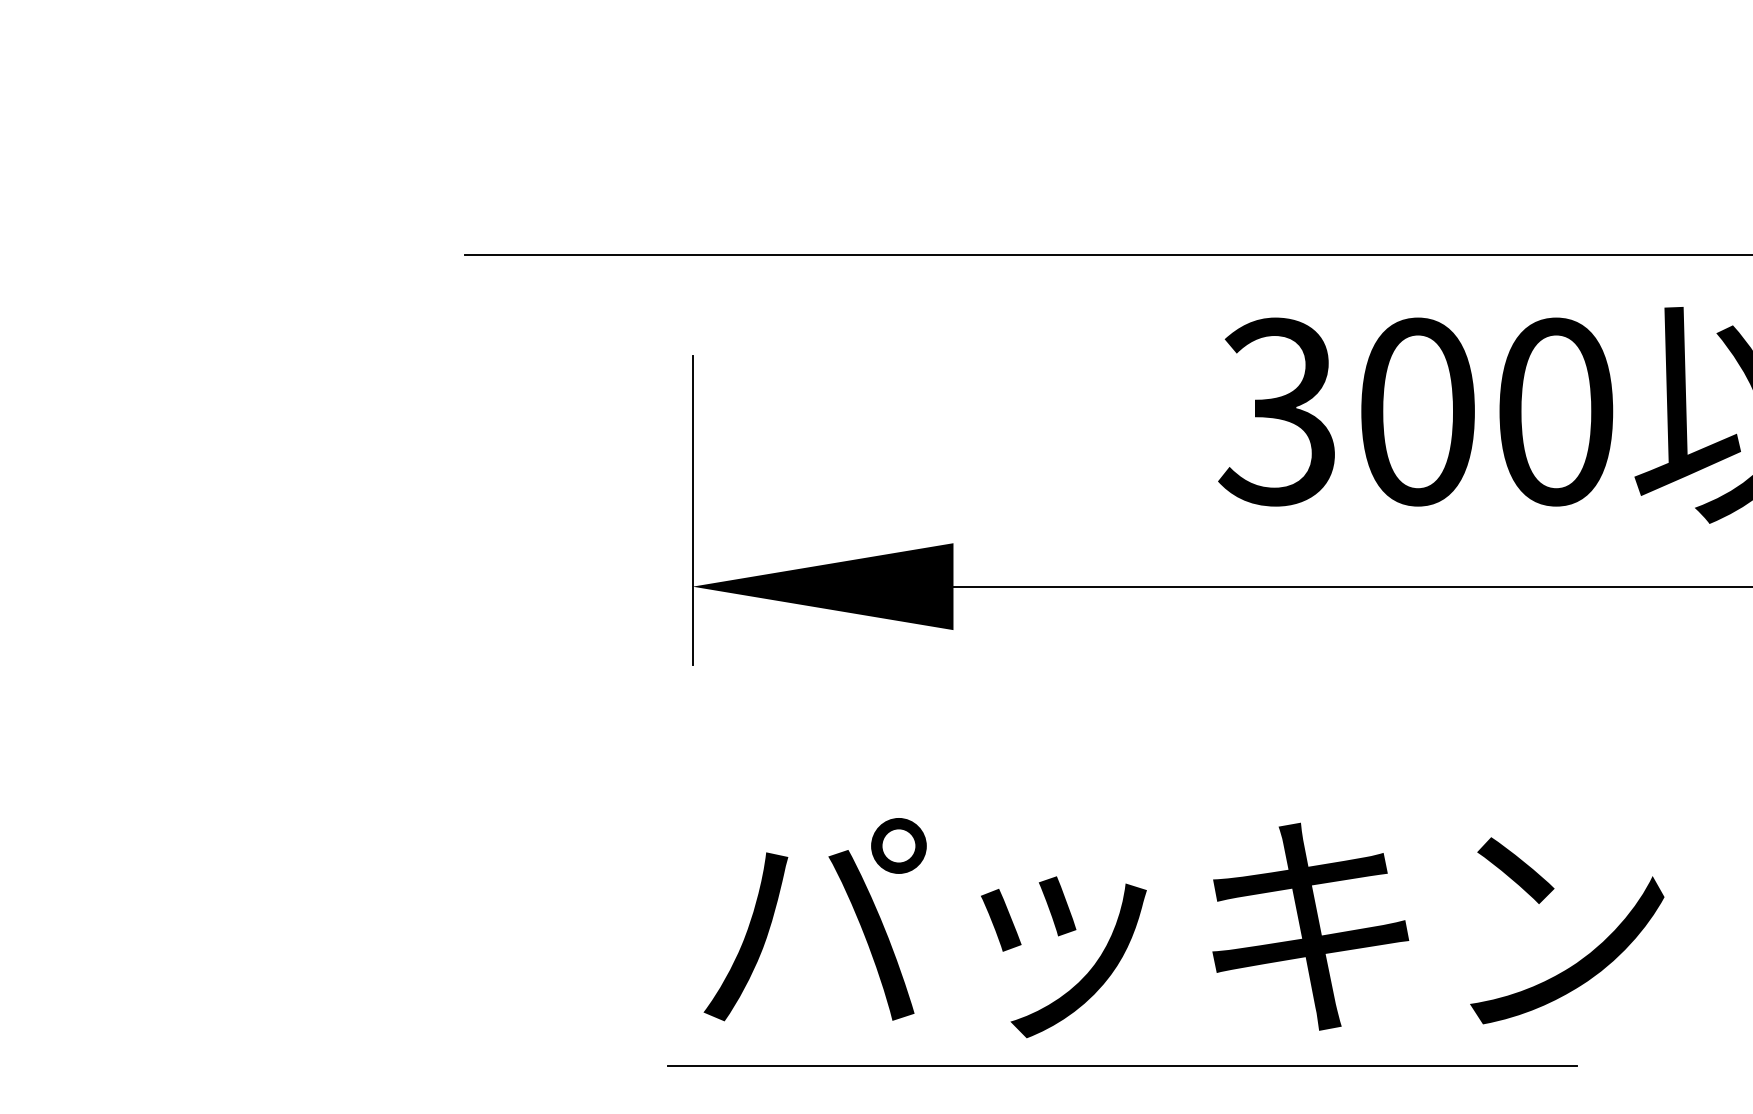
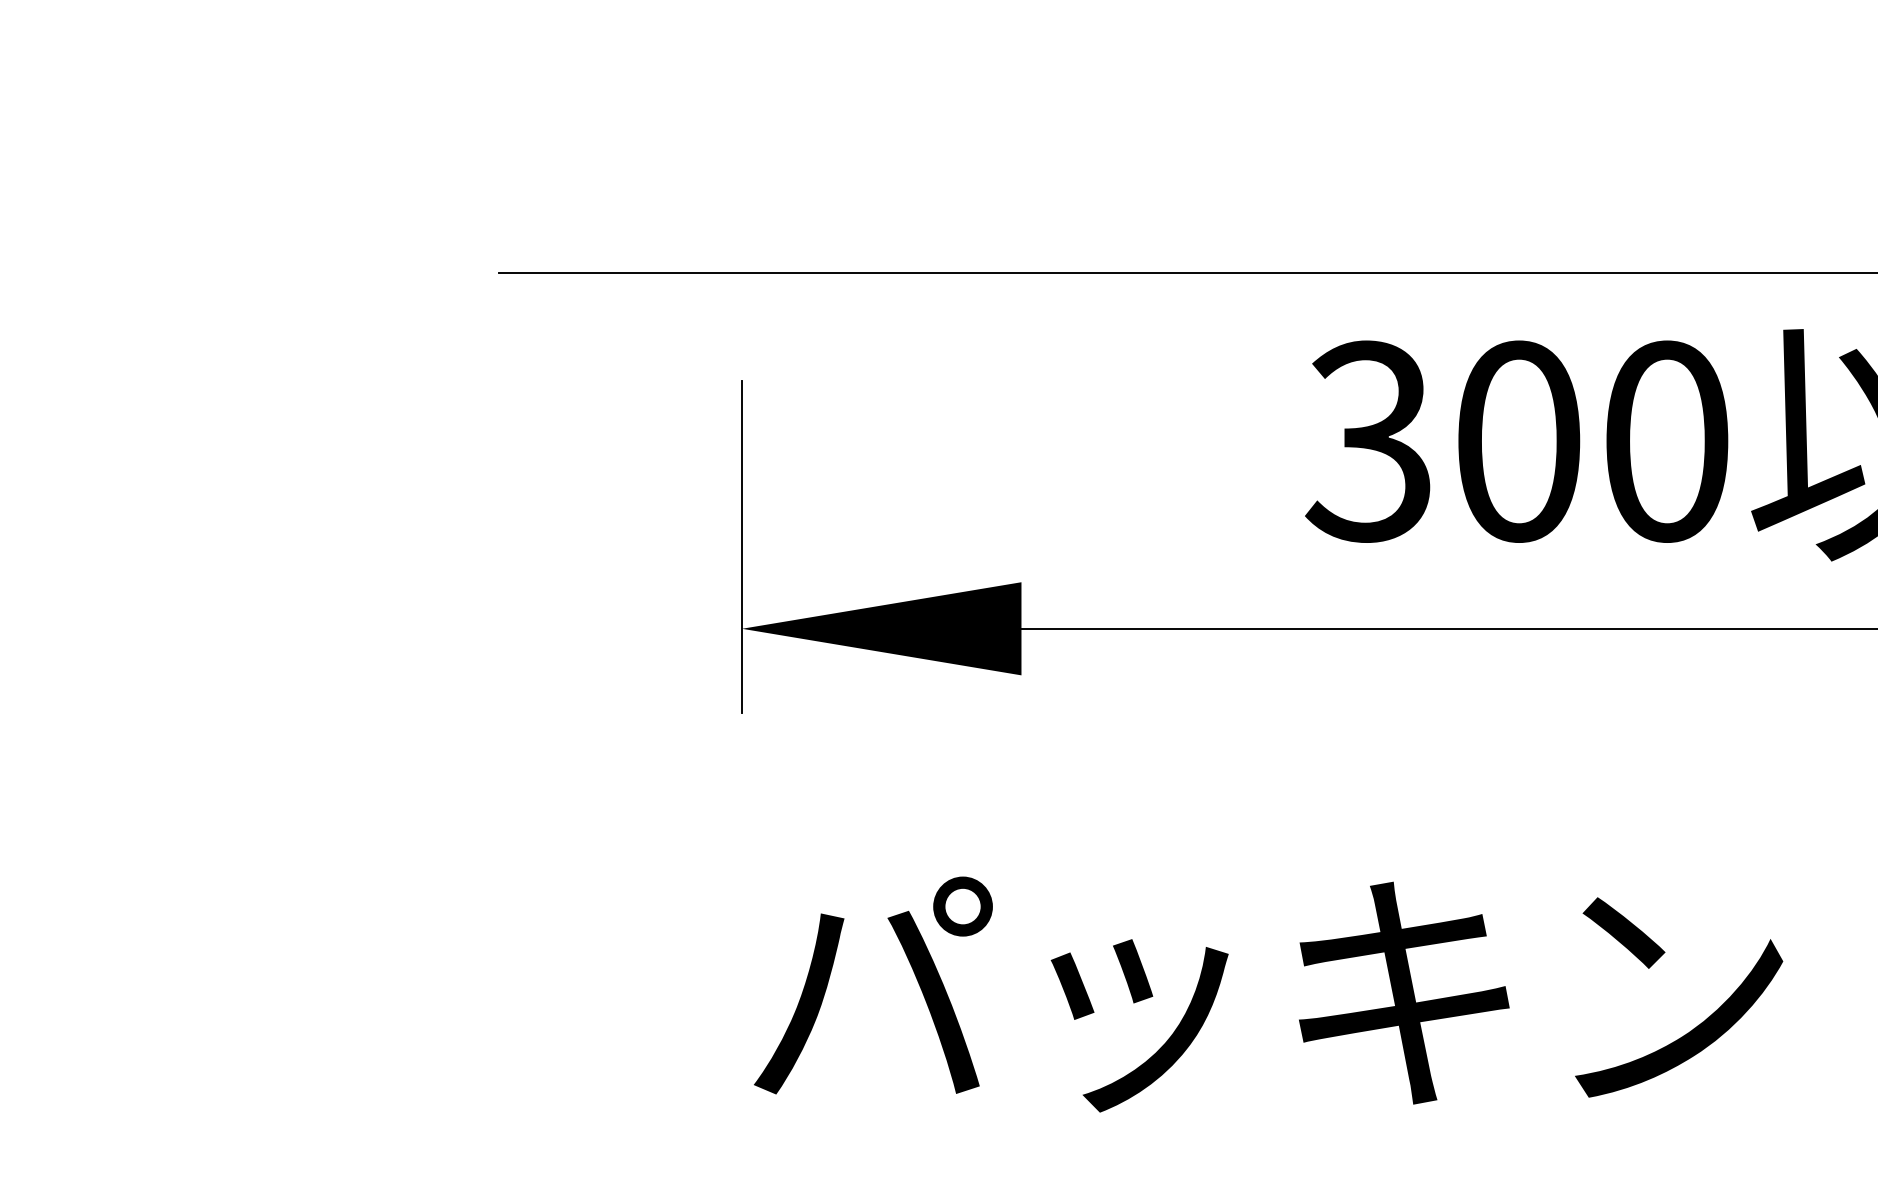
line: (1122, 1066) -> (1202, 1142), removed

